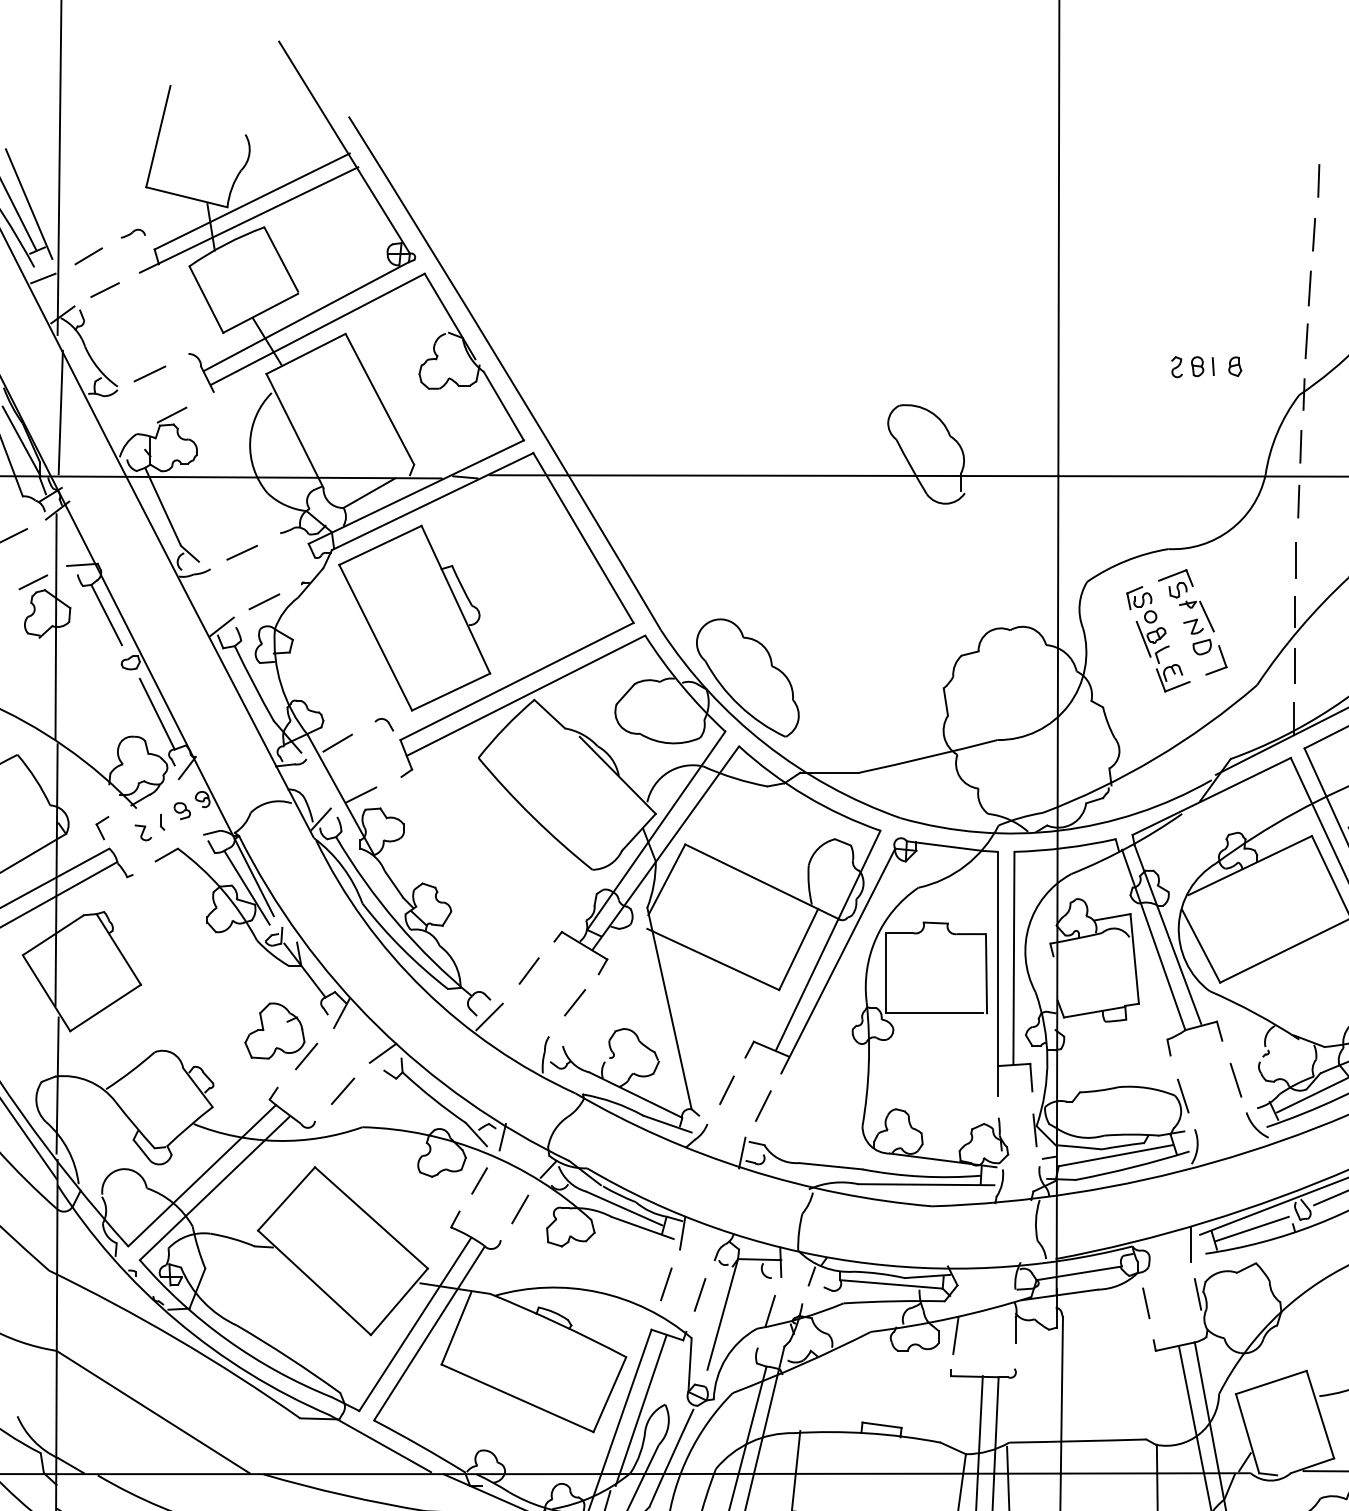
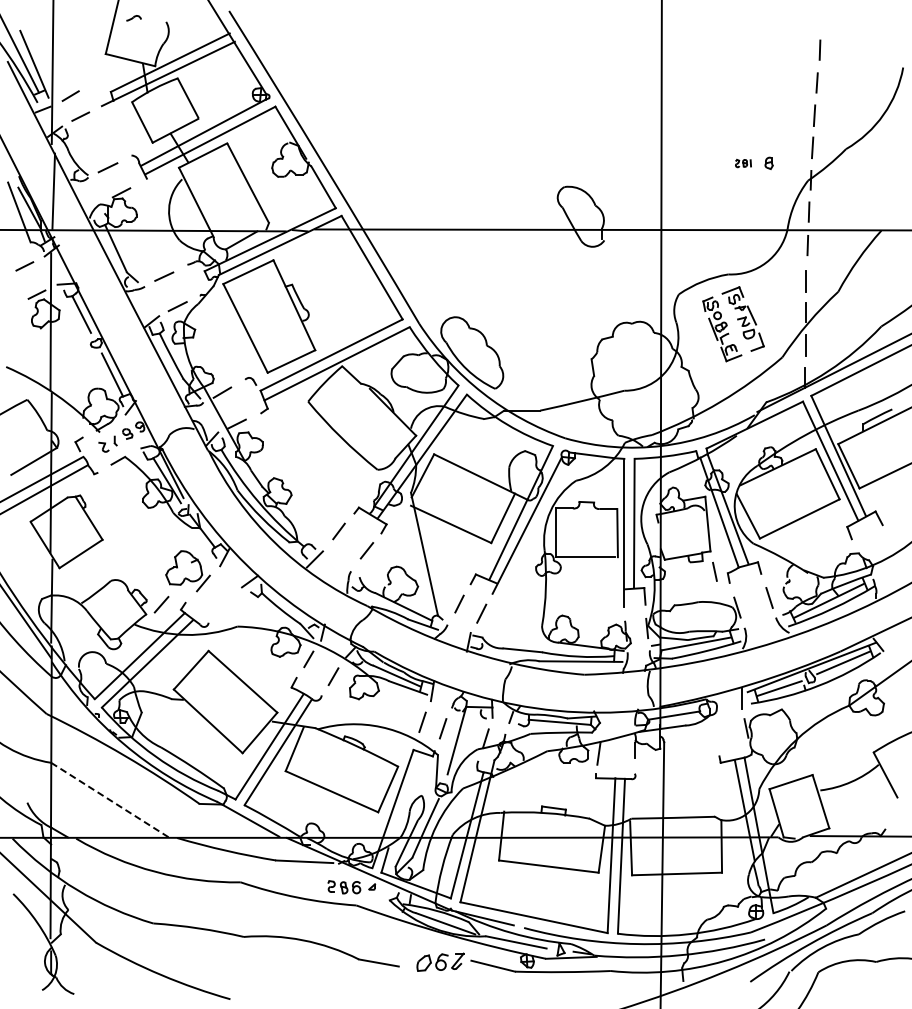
part: (132, 233) -> (133, 18), moved
part: (1193, 366) -> (743, 163), size x0.6
line: (342, 1090) -> (161, 604), moved
line: (1145, 1302) -> (714, 571), moved
line: (639, 1411) -> (406, 799), removed
line: (152, 1412) -> (109, 800), solid -> dashed

